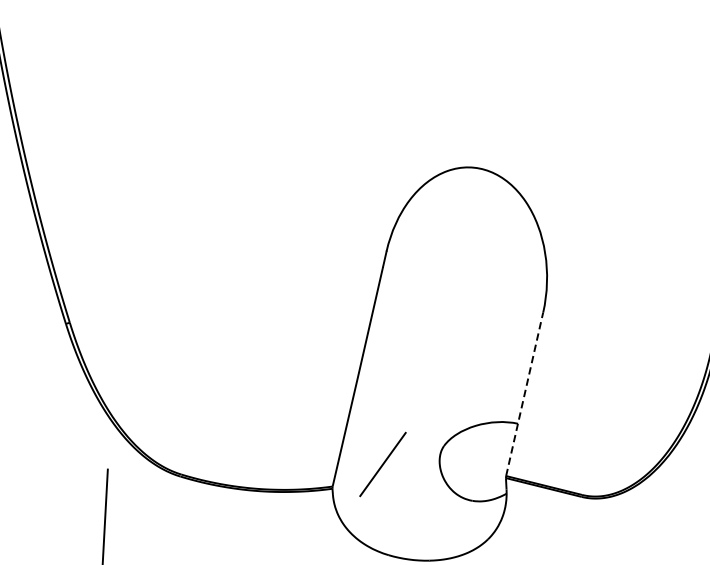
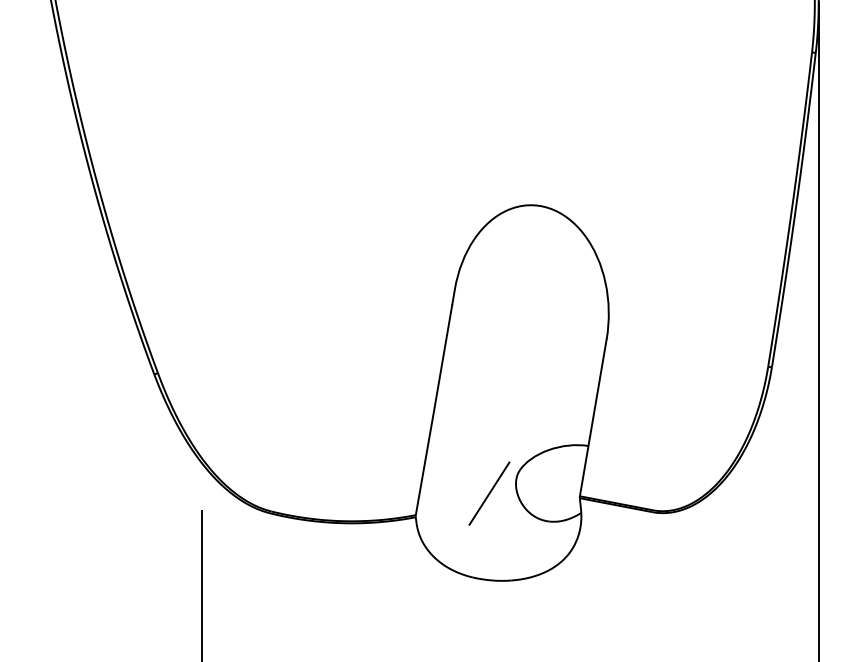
line: (524, 394) -> (593, 417), dashed -> solid
line: (383, 464) -> (489, 493), moved

